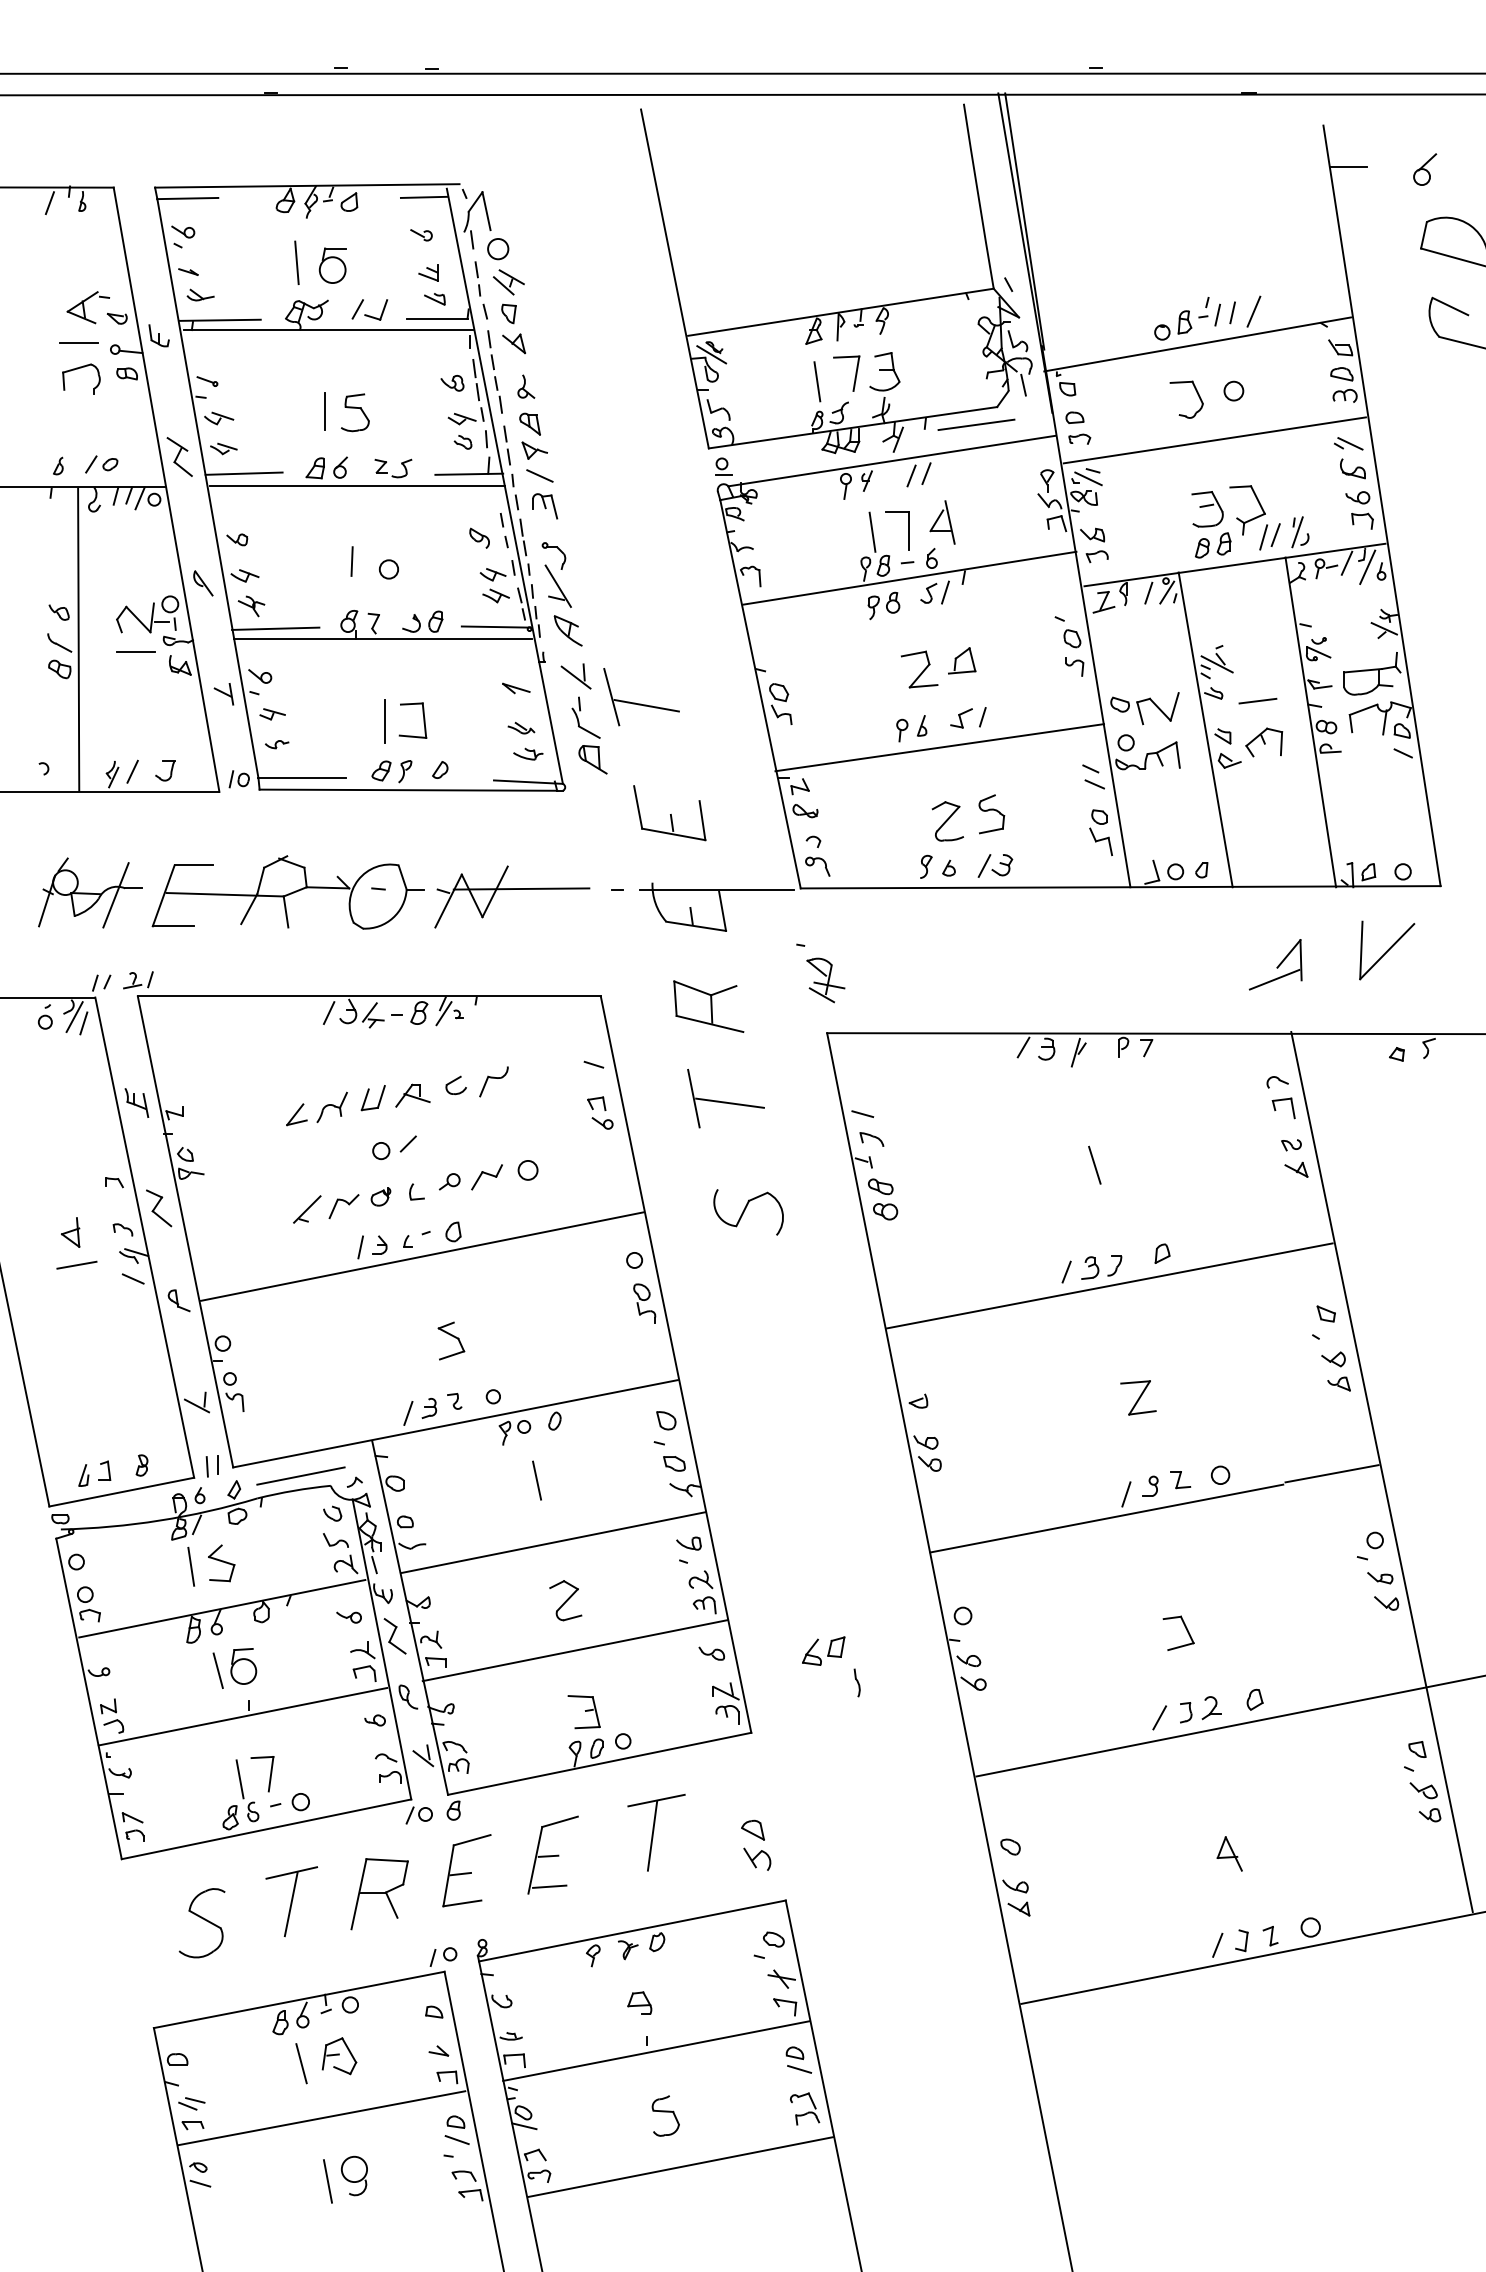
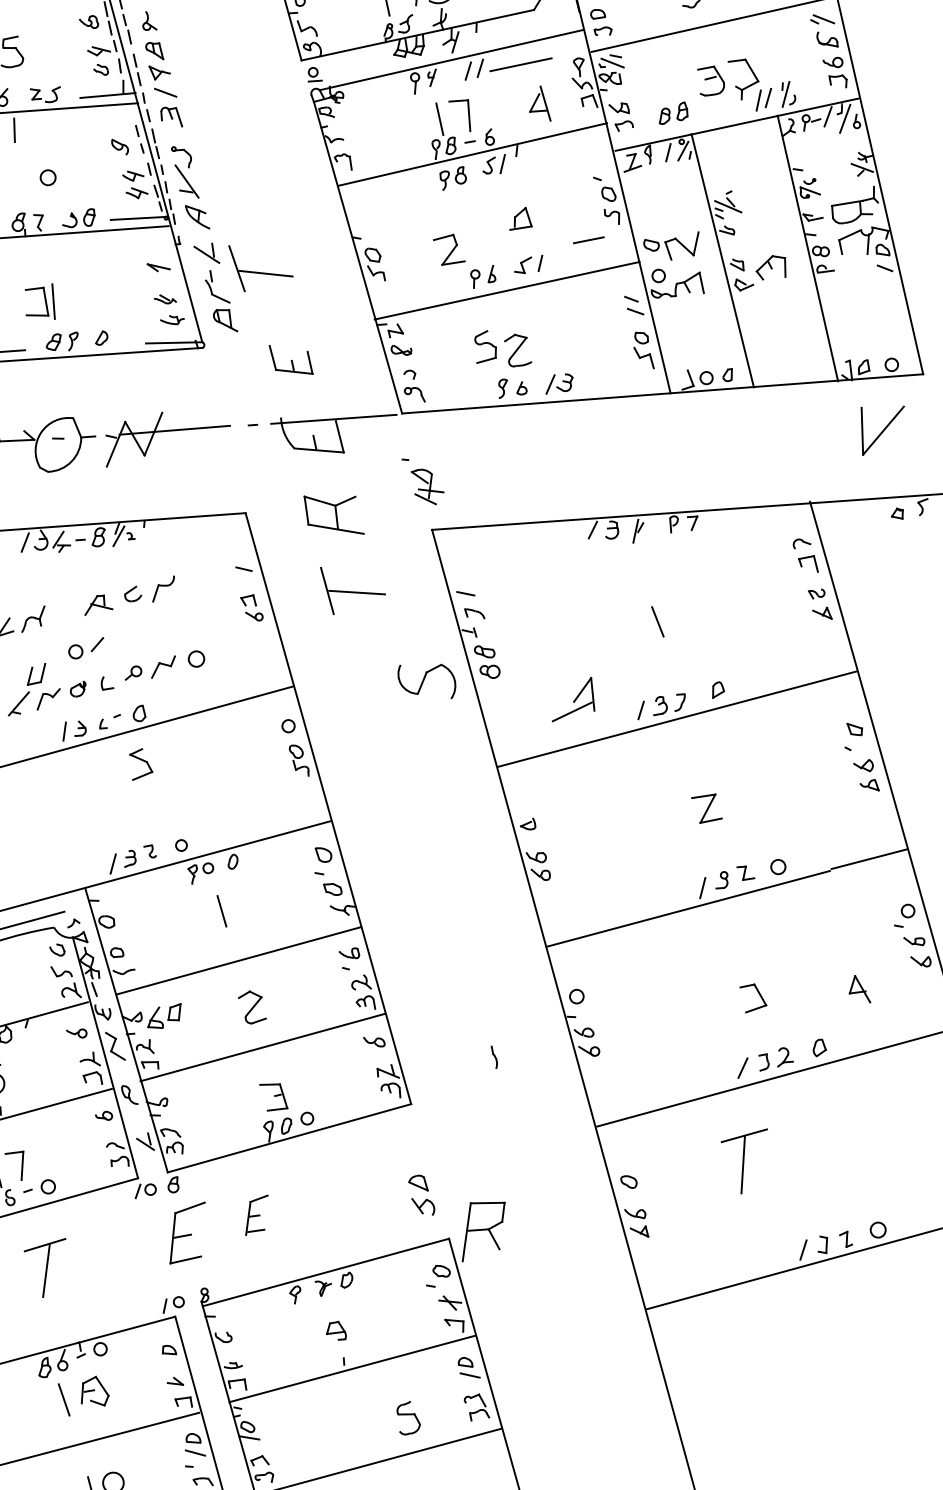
line: (976, 424) -> (521, 64), moved
part: (942, 522) -> (539, 104), moved
part: (1213, 545) -> (673, 113), moved
line: (351, 561) -> (14, 130), moved
part: (919, 669) -> (449, 249), moved
line: (1257, 700) -> (588, 239), moved
part: (423, 720) -> (45, 301), moved
part: (669, 813) -> (290, 360), size x0.7
part: (991, 814) -> (485, 347), moved
part: (1275, 964) -> (572, 699), moved
part: (372, 1098) -> (35, 674), moved
part: (748, 1212) -> (426, 681), moved
part: (451, 1340) -> (141, 763), moved
part: (823, 1650) -> (164, 1015), moved
part: (656, 1832) -> (746, 1161), moved
part: (1229, 1853) -> (859, 989), moved
part: (552, 1854) -> (256, 1214), size x0.6
part: (379, 1894) -> (483, 1231), moved
part: (665, 2115) -> (408, 1417), moved

